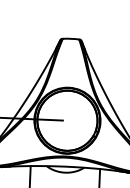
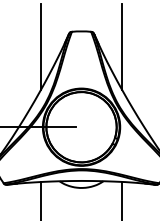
line: (35, 50) -> (40, 46), added
line: (105, 53) -> (122, 46), added

